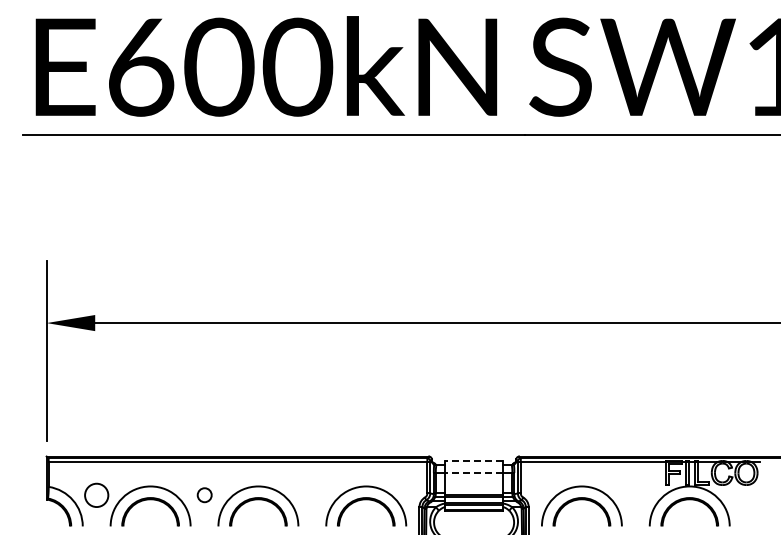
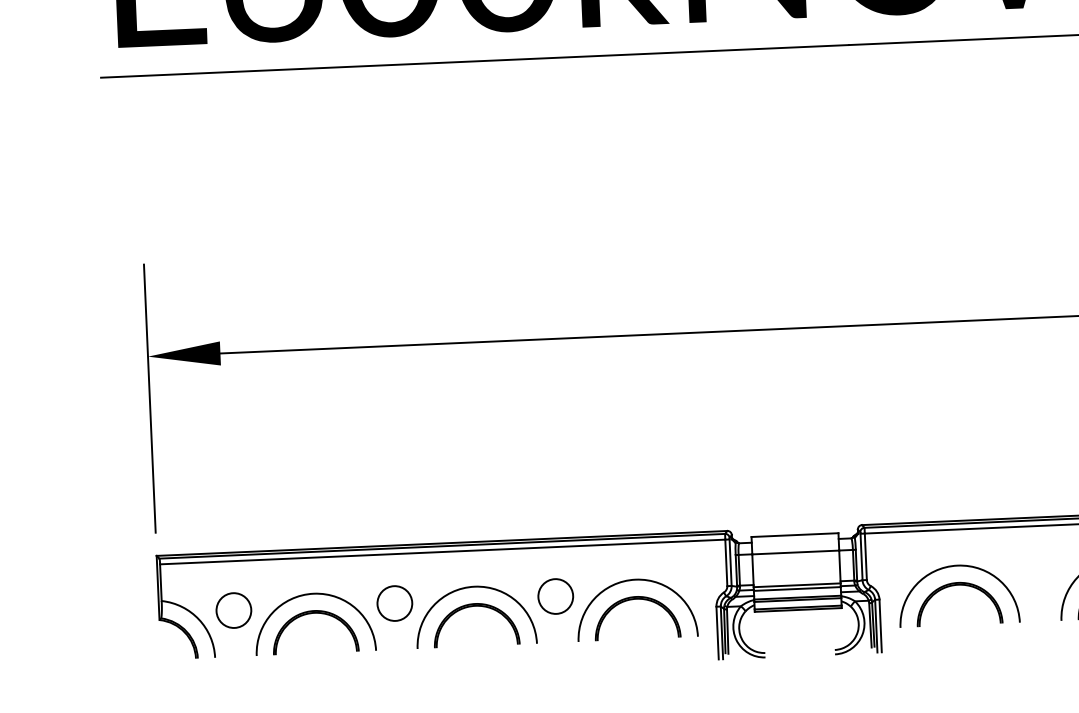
line: (473, 461) -> (794, 535), dashed -> solid
line: (473, 472) -> (794, 551), dashed -> solid
circle: (204, 494) -> (394, 602), size x1.67
circle: (311, 494) -> (554, 595), added

